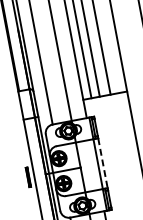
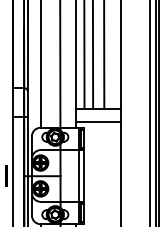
line: (107, 108) -> (98, 121), added
line: (102, 162) -> (83, 175), dashed -> solid

